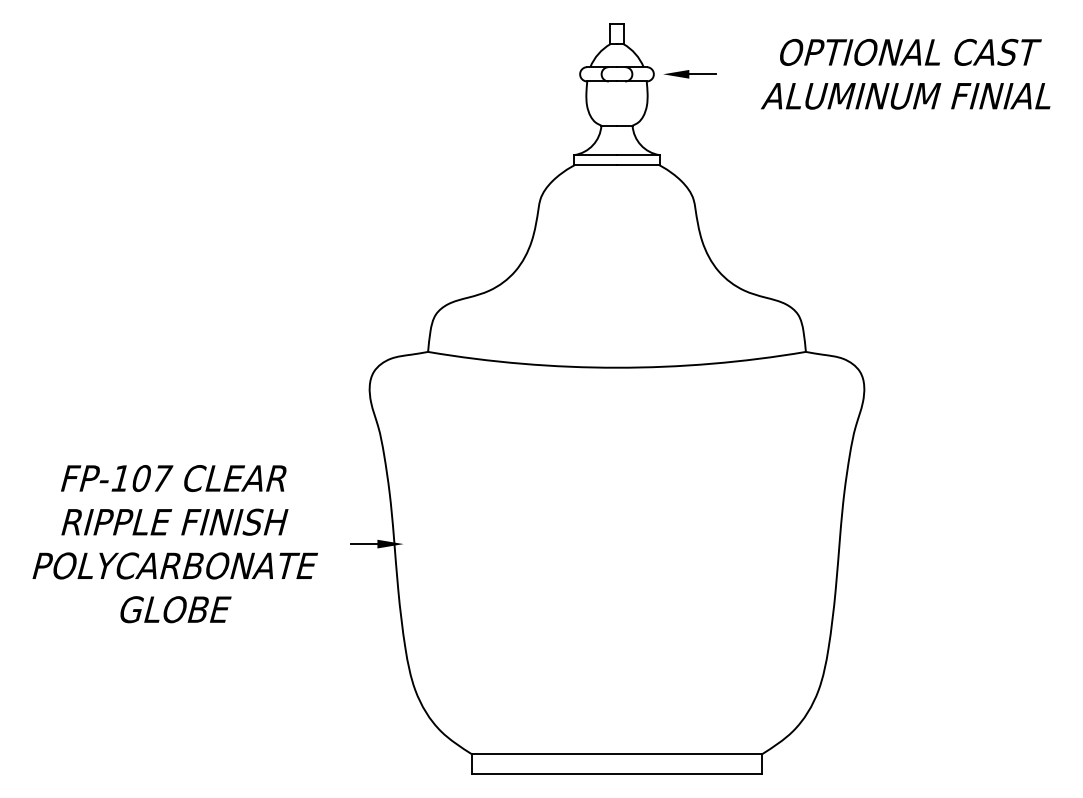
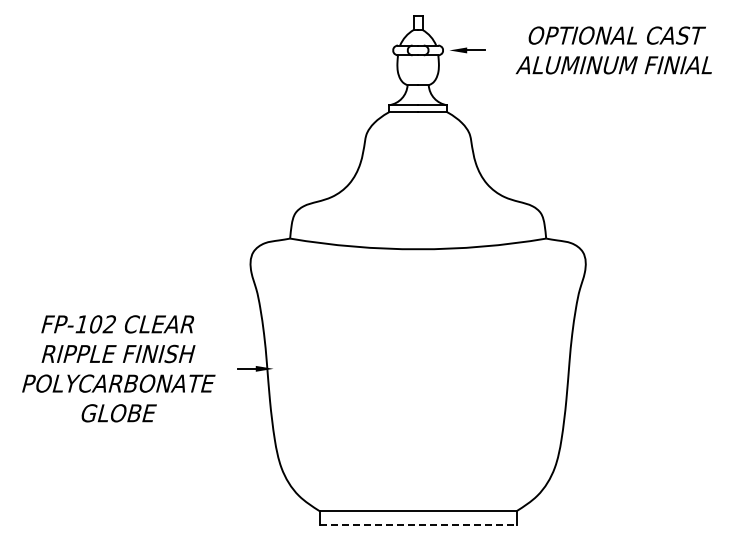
text: (161, 478) -> (109, 324), FP-107 -> FP-102
line: (617, 773) -> (418, 524), solid -> dashed

